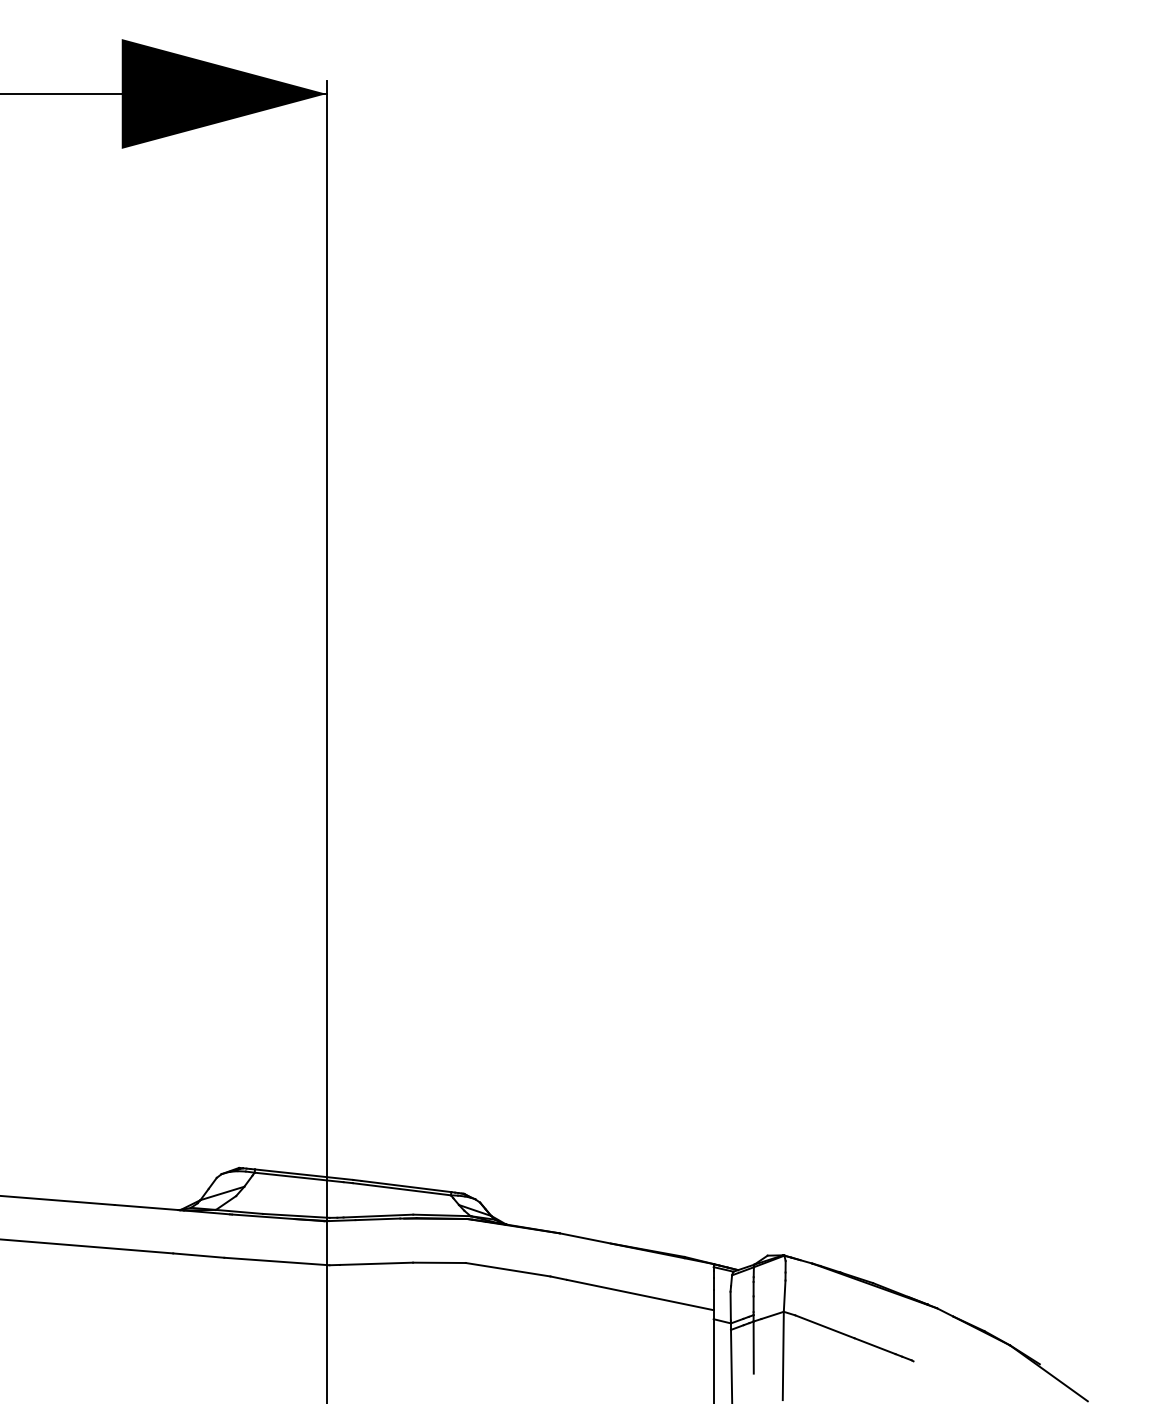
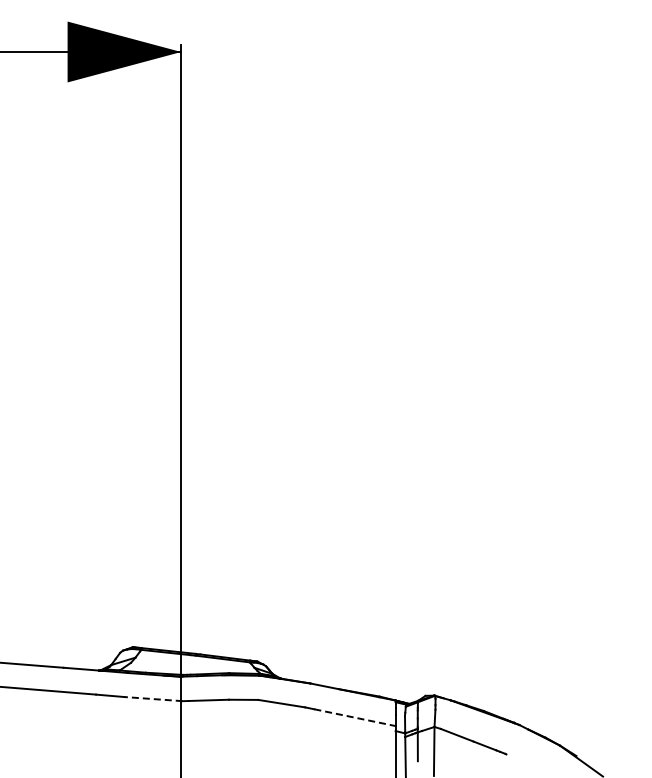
line: (276, 1262) -> (153, 699), solid -> dashed
line: (641, 1294) -> (355, 717), solid -> dashed

